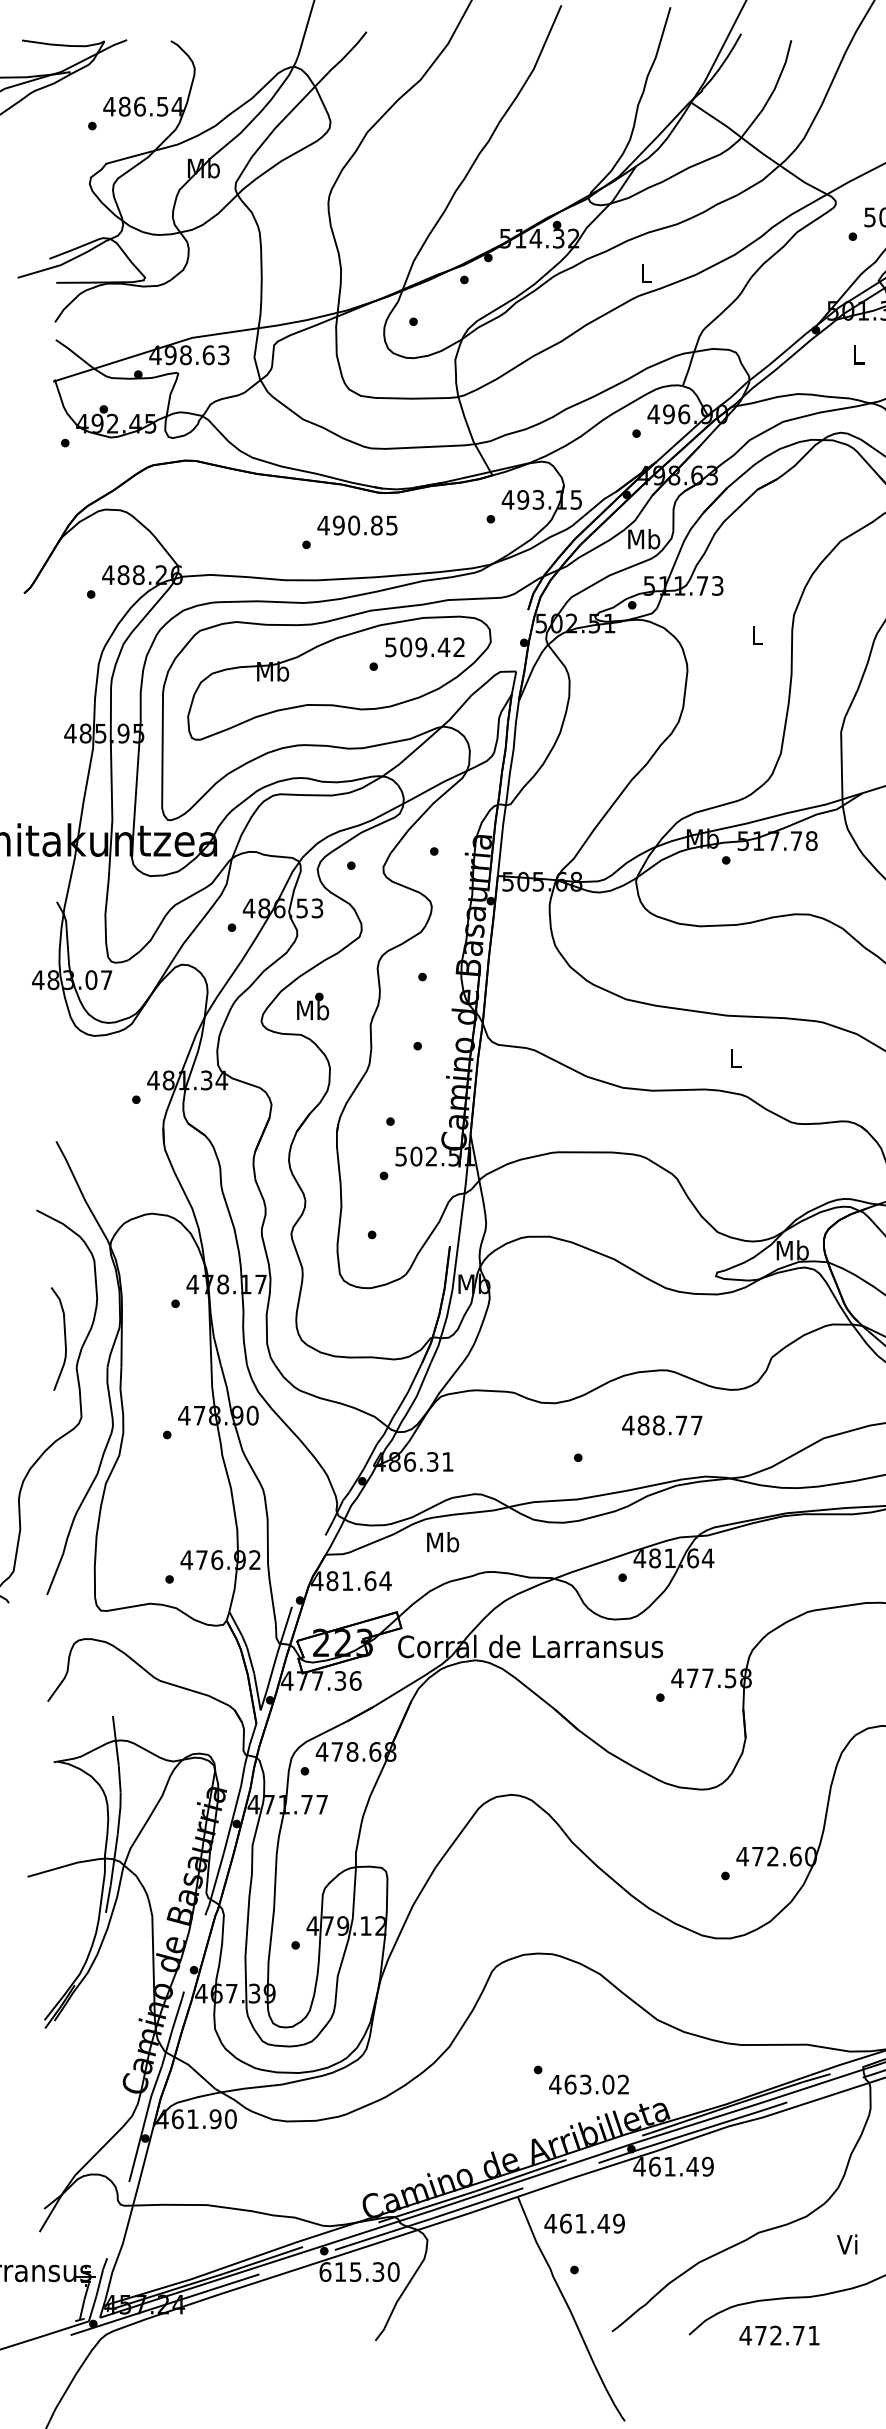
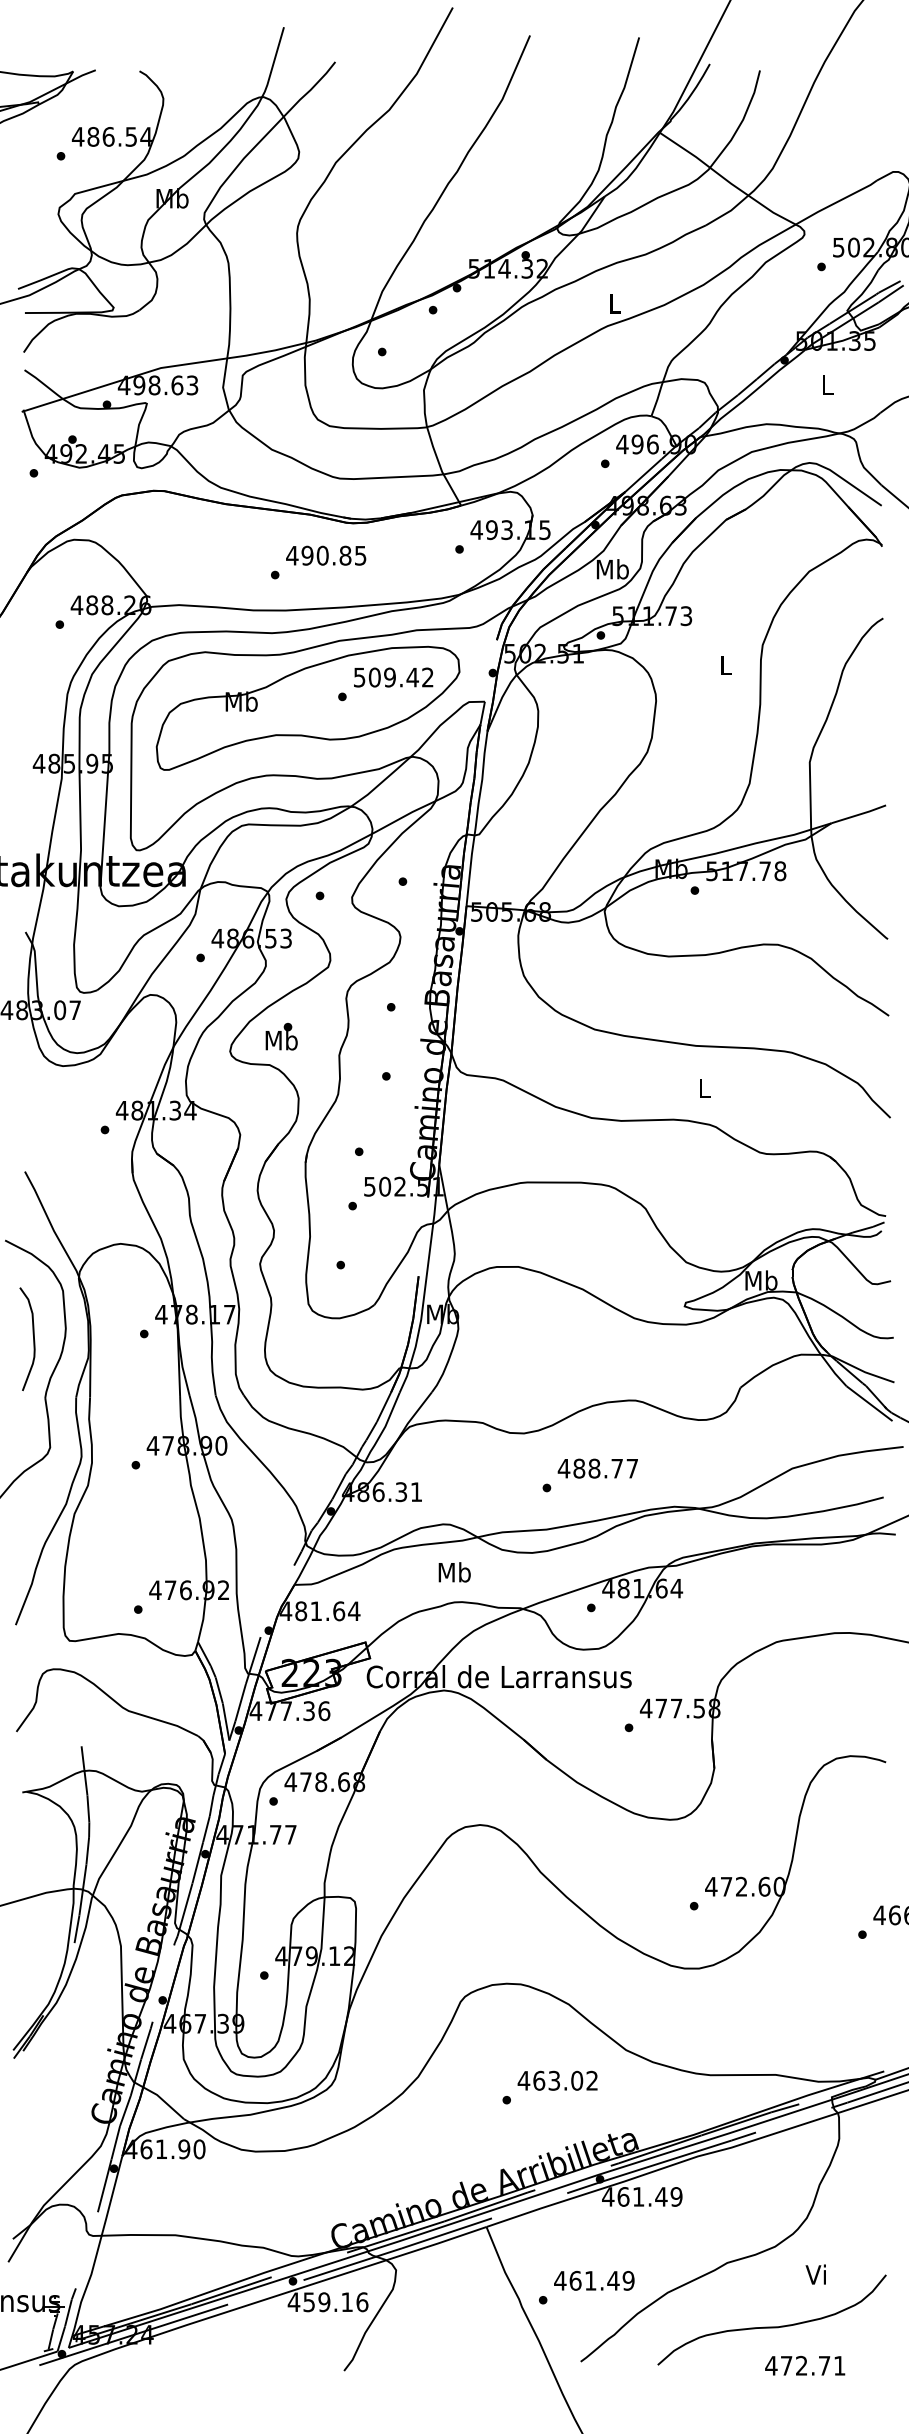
curve: (64, 1339) -> (33, 1339), moved
text: (661, 1425) -> (597, 1468), moved
text: (442, 1542) -> (454, 1572), moved
text: (588, 2084) -> (557, 2080), moved
text: (584, 2223) -> (594, 2280), moved
text: (358, 2272) -> (327, 2302), 615.30 -> 459.16
text: (779, 2335) -> (805, 2365), moved

